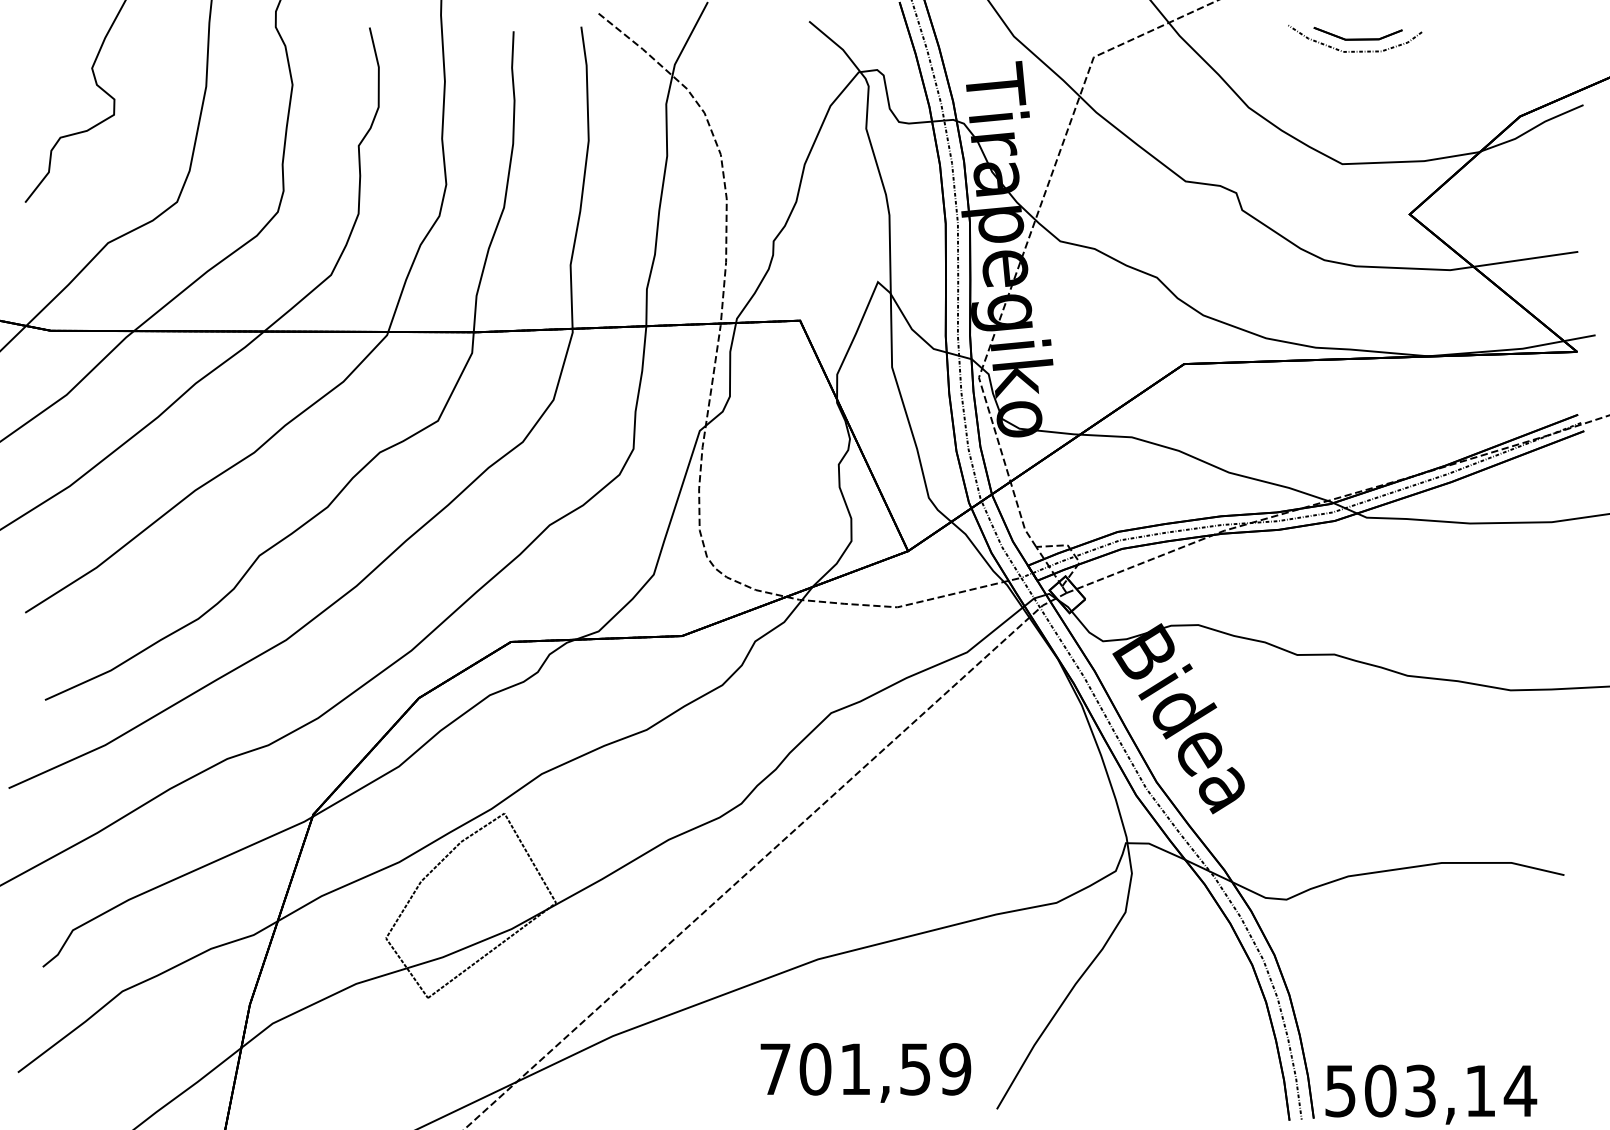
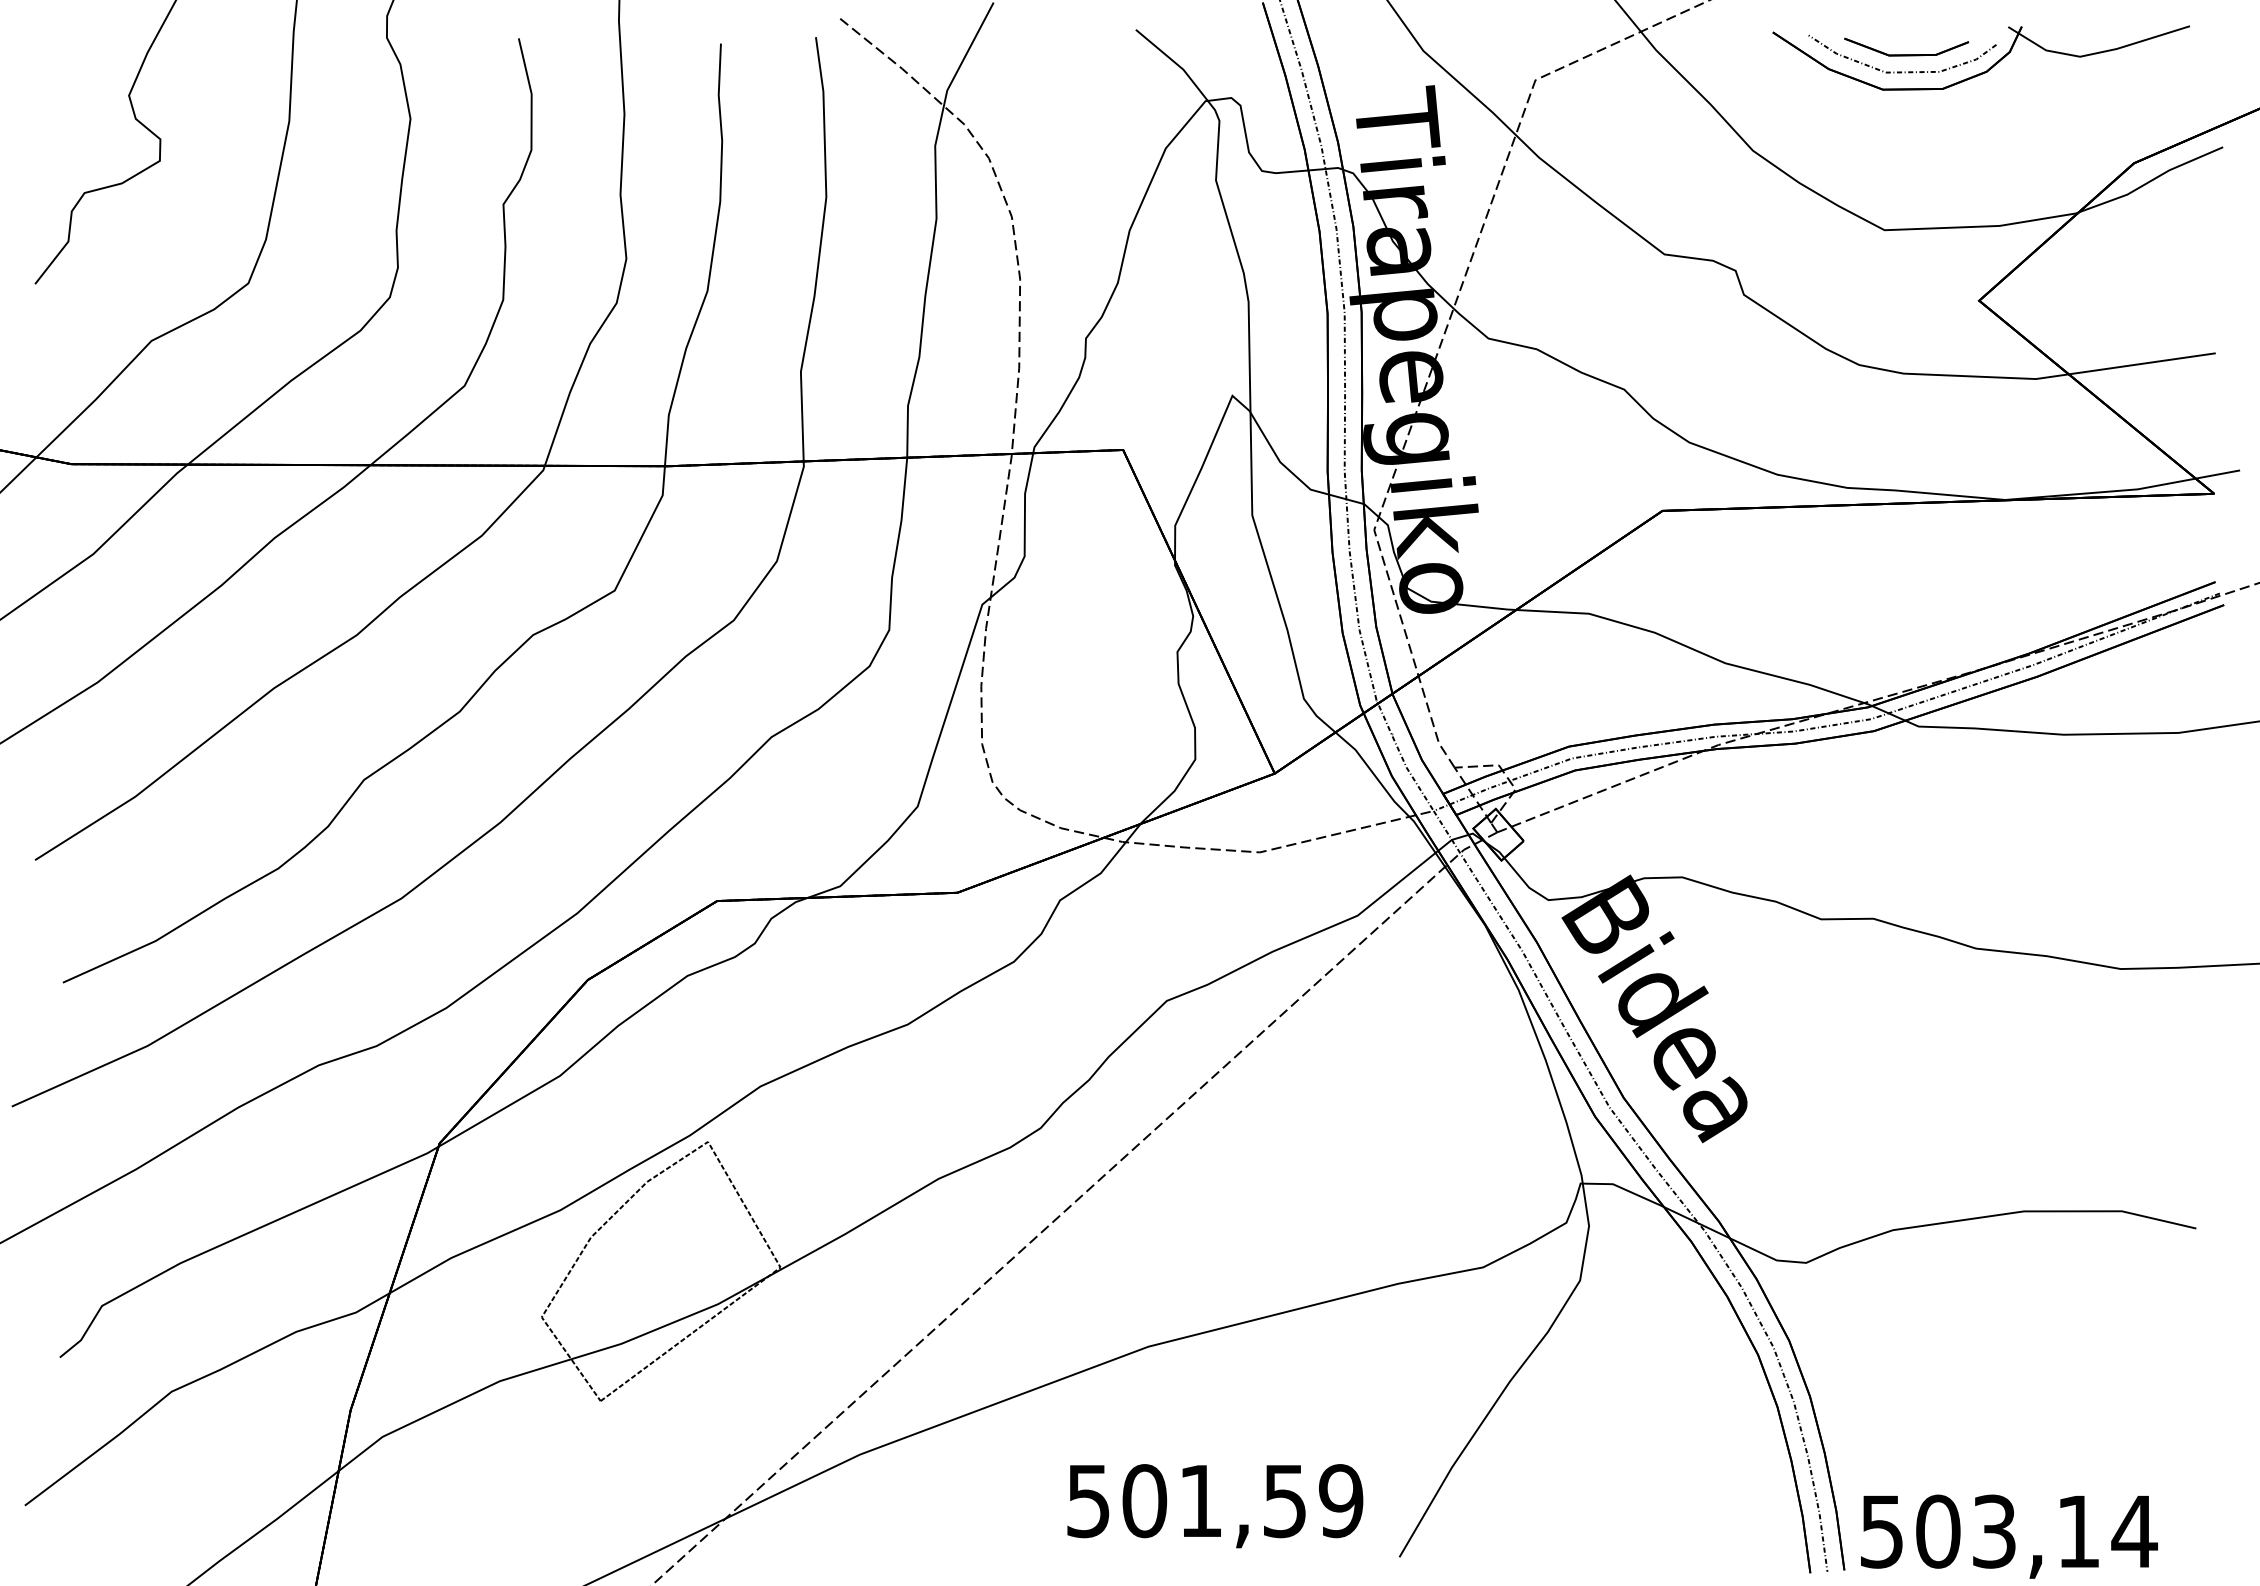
part: (1417, 48) -> (1989, 67), added
text: (775, 1069) -> (1088, 1501), 701,59 -> 501,59

